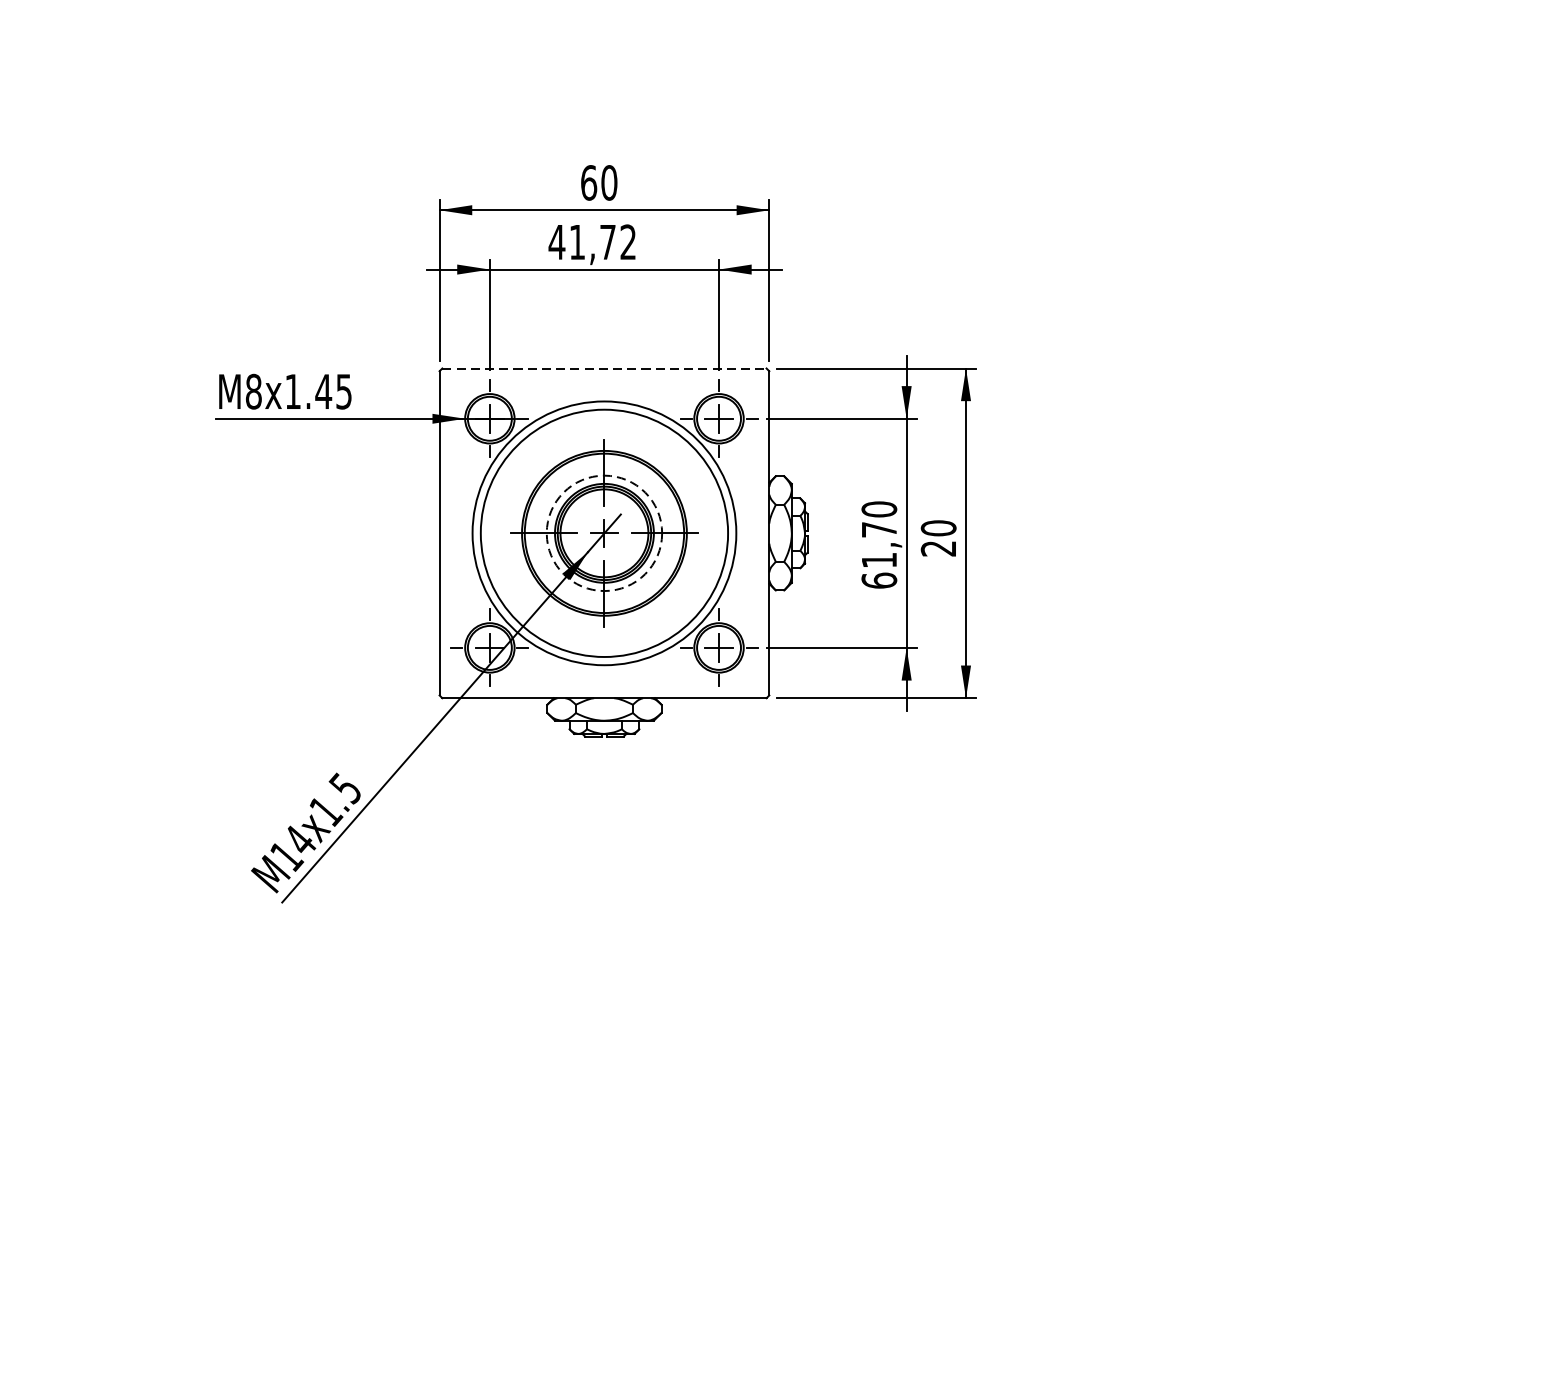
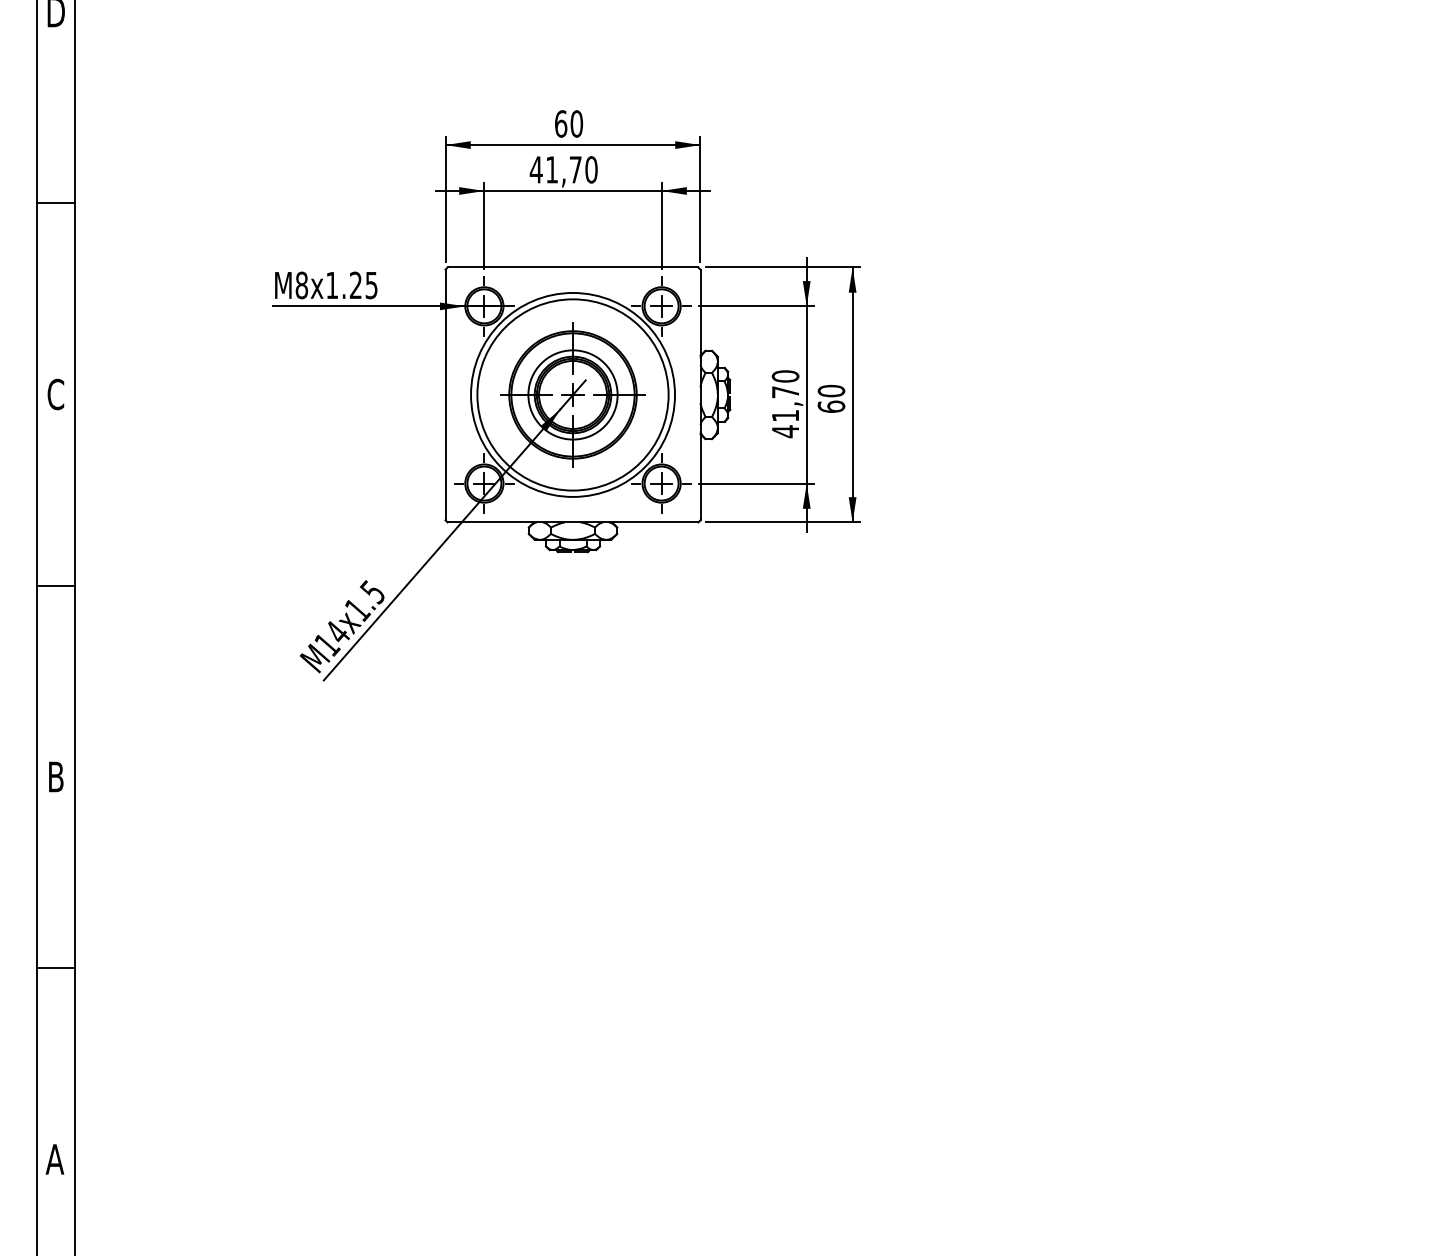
text: (628, 241) -> (591, 169), 41,72 -> 41,70
line: (605, 368) -> (573, 267), dashed -> solid
text: (323, 390) -> (355, 284), M8x1.45 -> M8x1.25
circle: (603, 532) -> (572, 394), dashed -> solid
text: (938, 548) -> (831, 406), 20 -> 60
text: (879, 580) -> (785, 431), 61,70 -> 41,70

